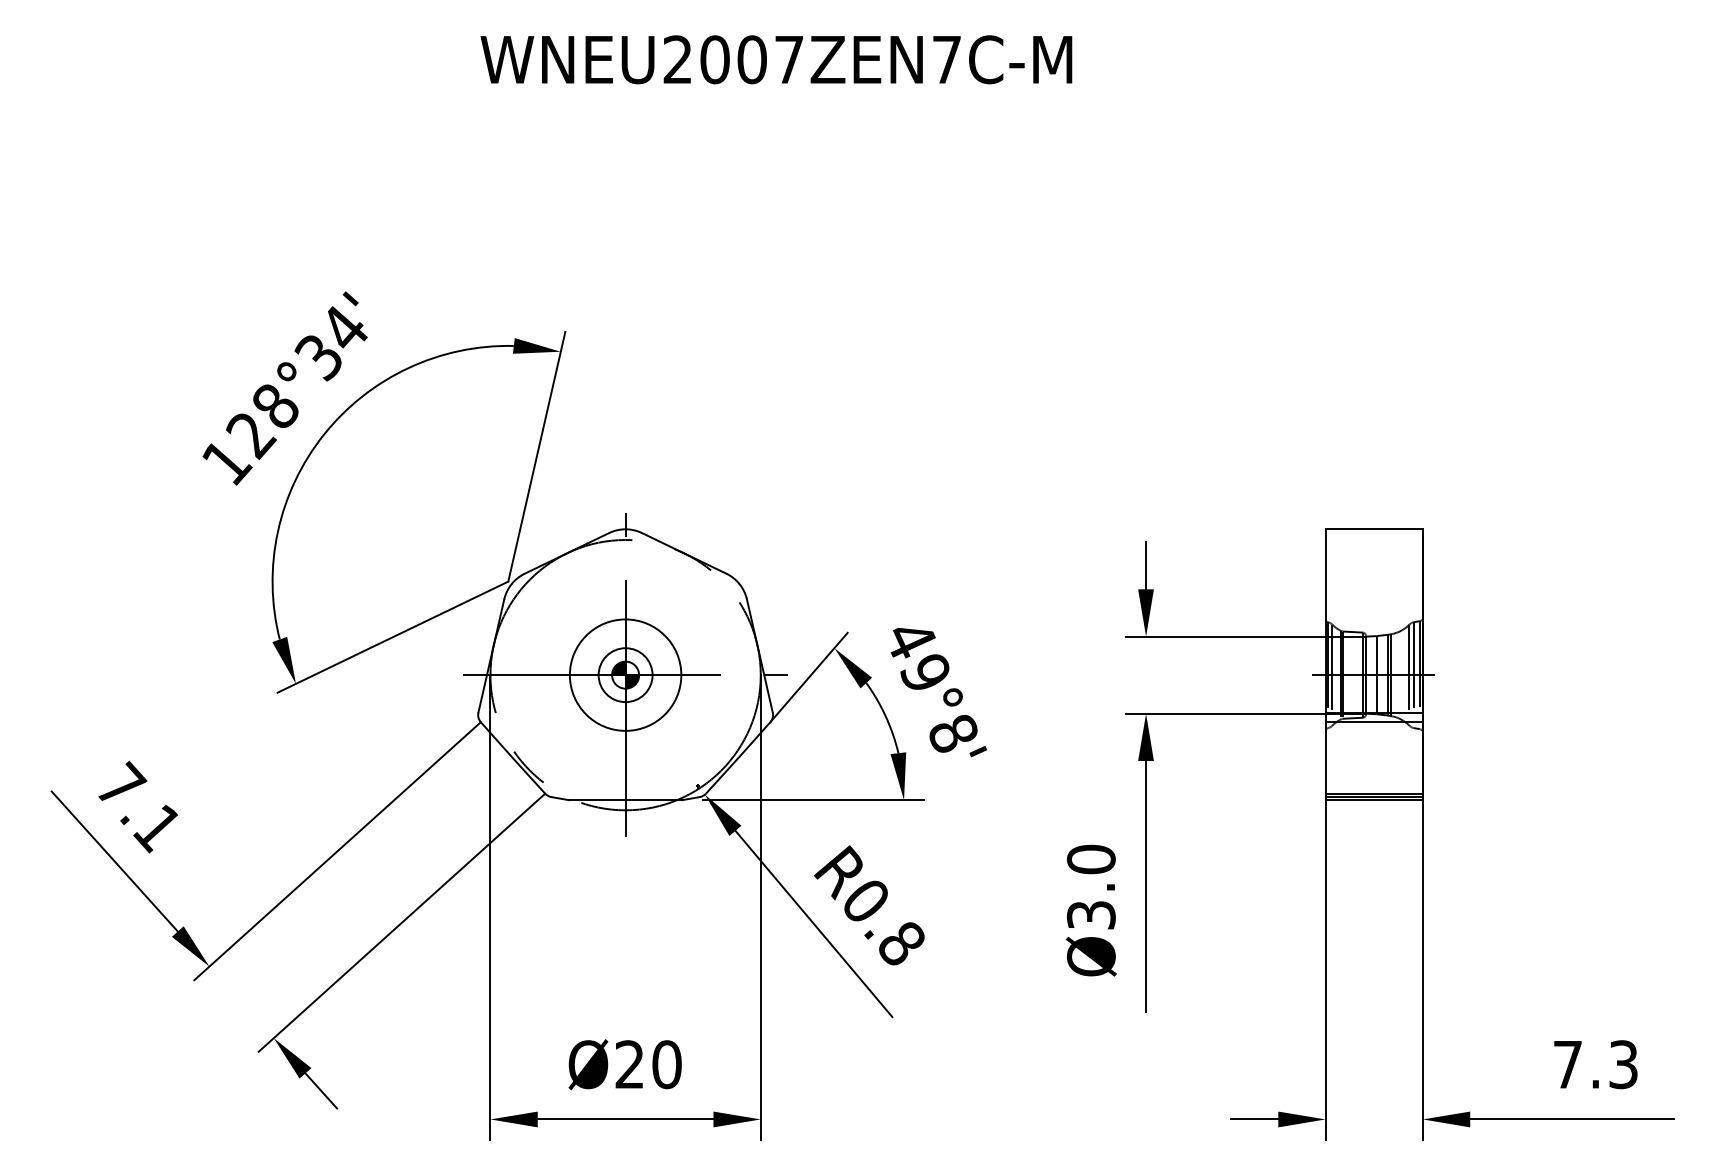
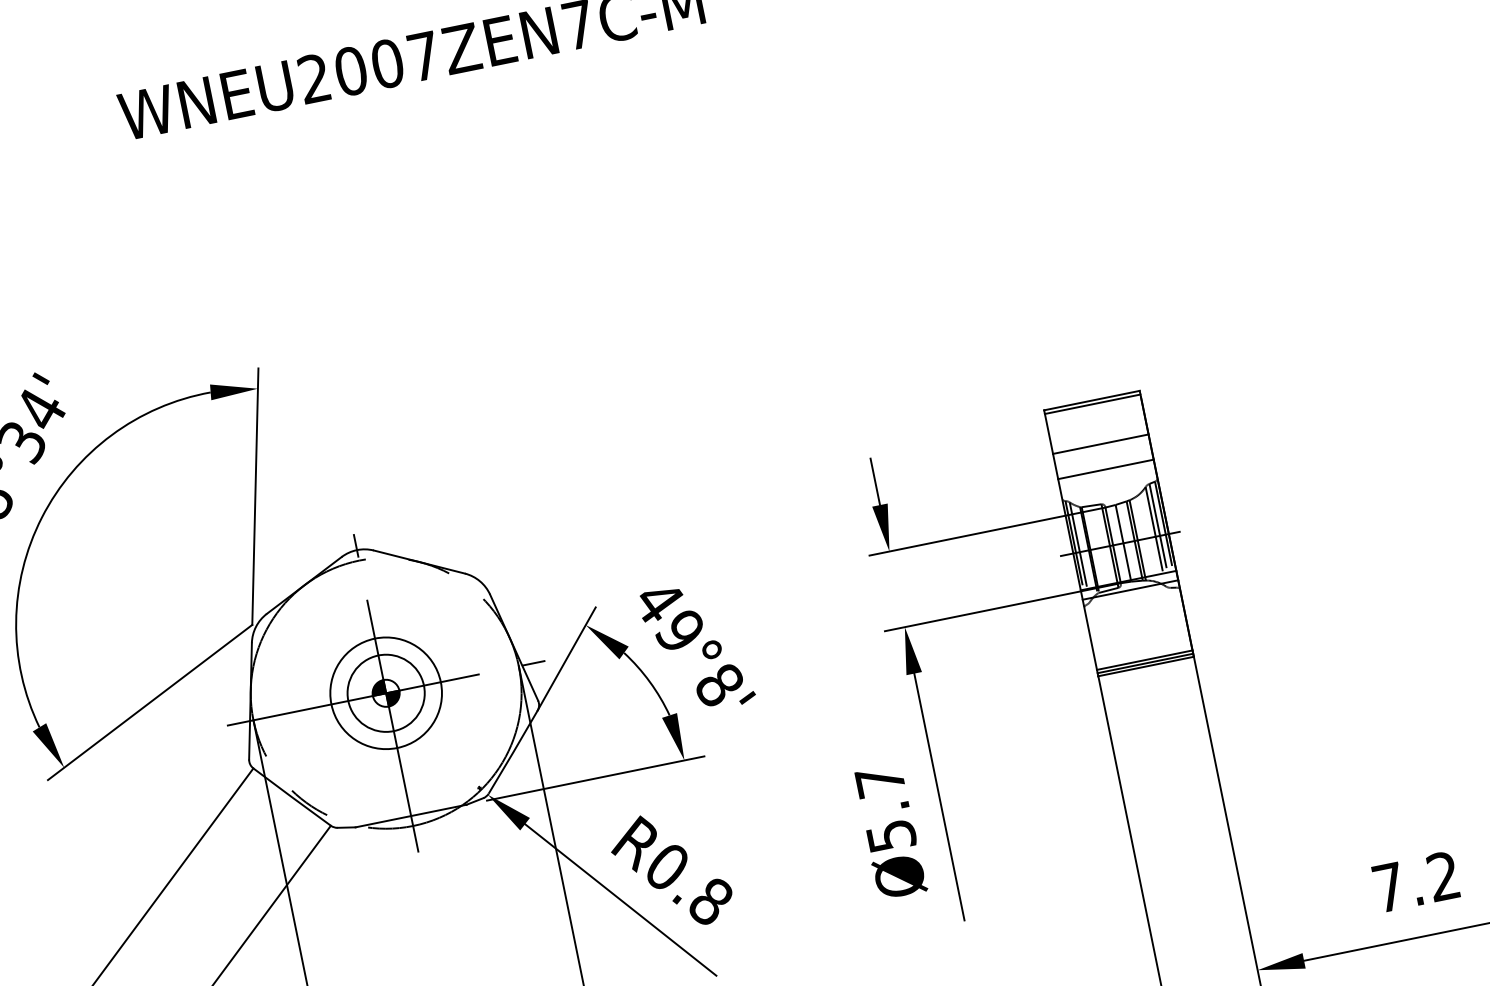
line: (1373, 533) -> (1092, 404), added
line: (1373, 573) -> (1100, 444), added
line: (1373, 599) -> (1105, 469), added
circle: (625, 674) -> (385, 692), size x1.43
text: (1090, 886) -> (884, 807), Ø3.0 -> Ø5.7
text: (1623, 1064) -> (1443, 876), 7.3 -> 7.2

